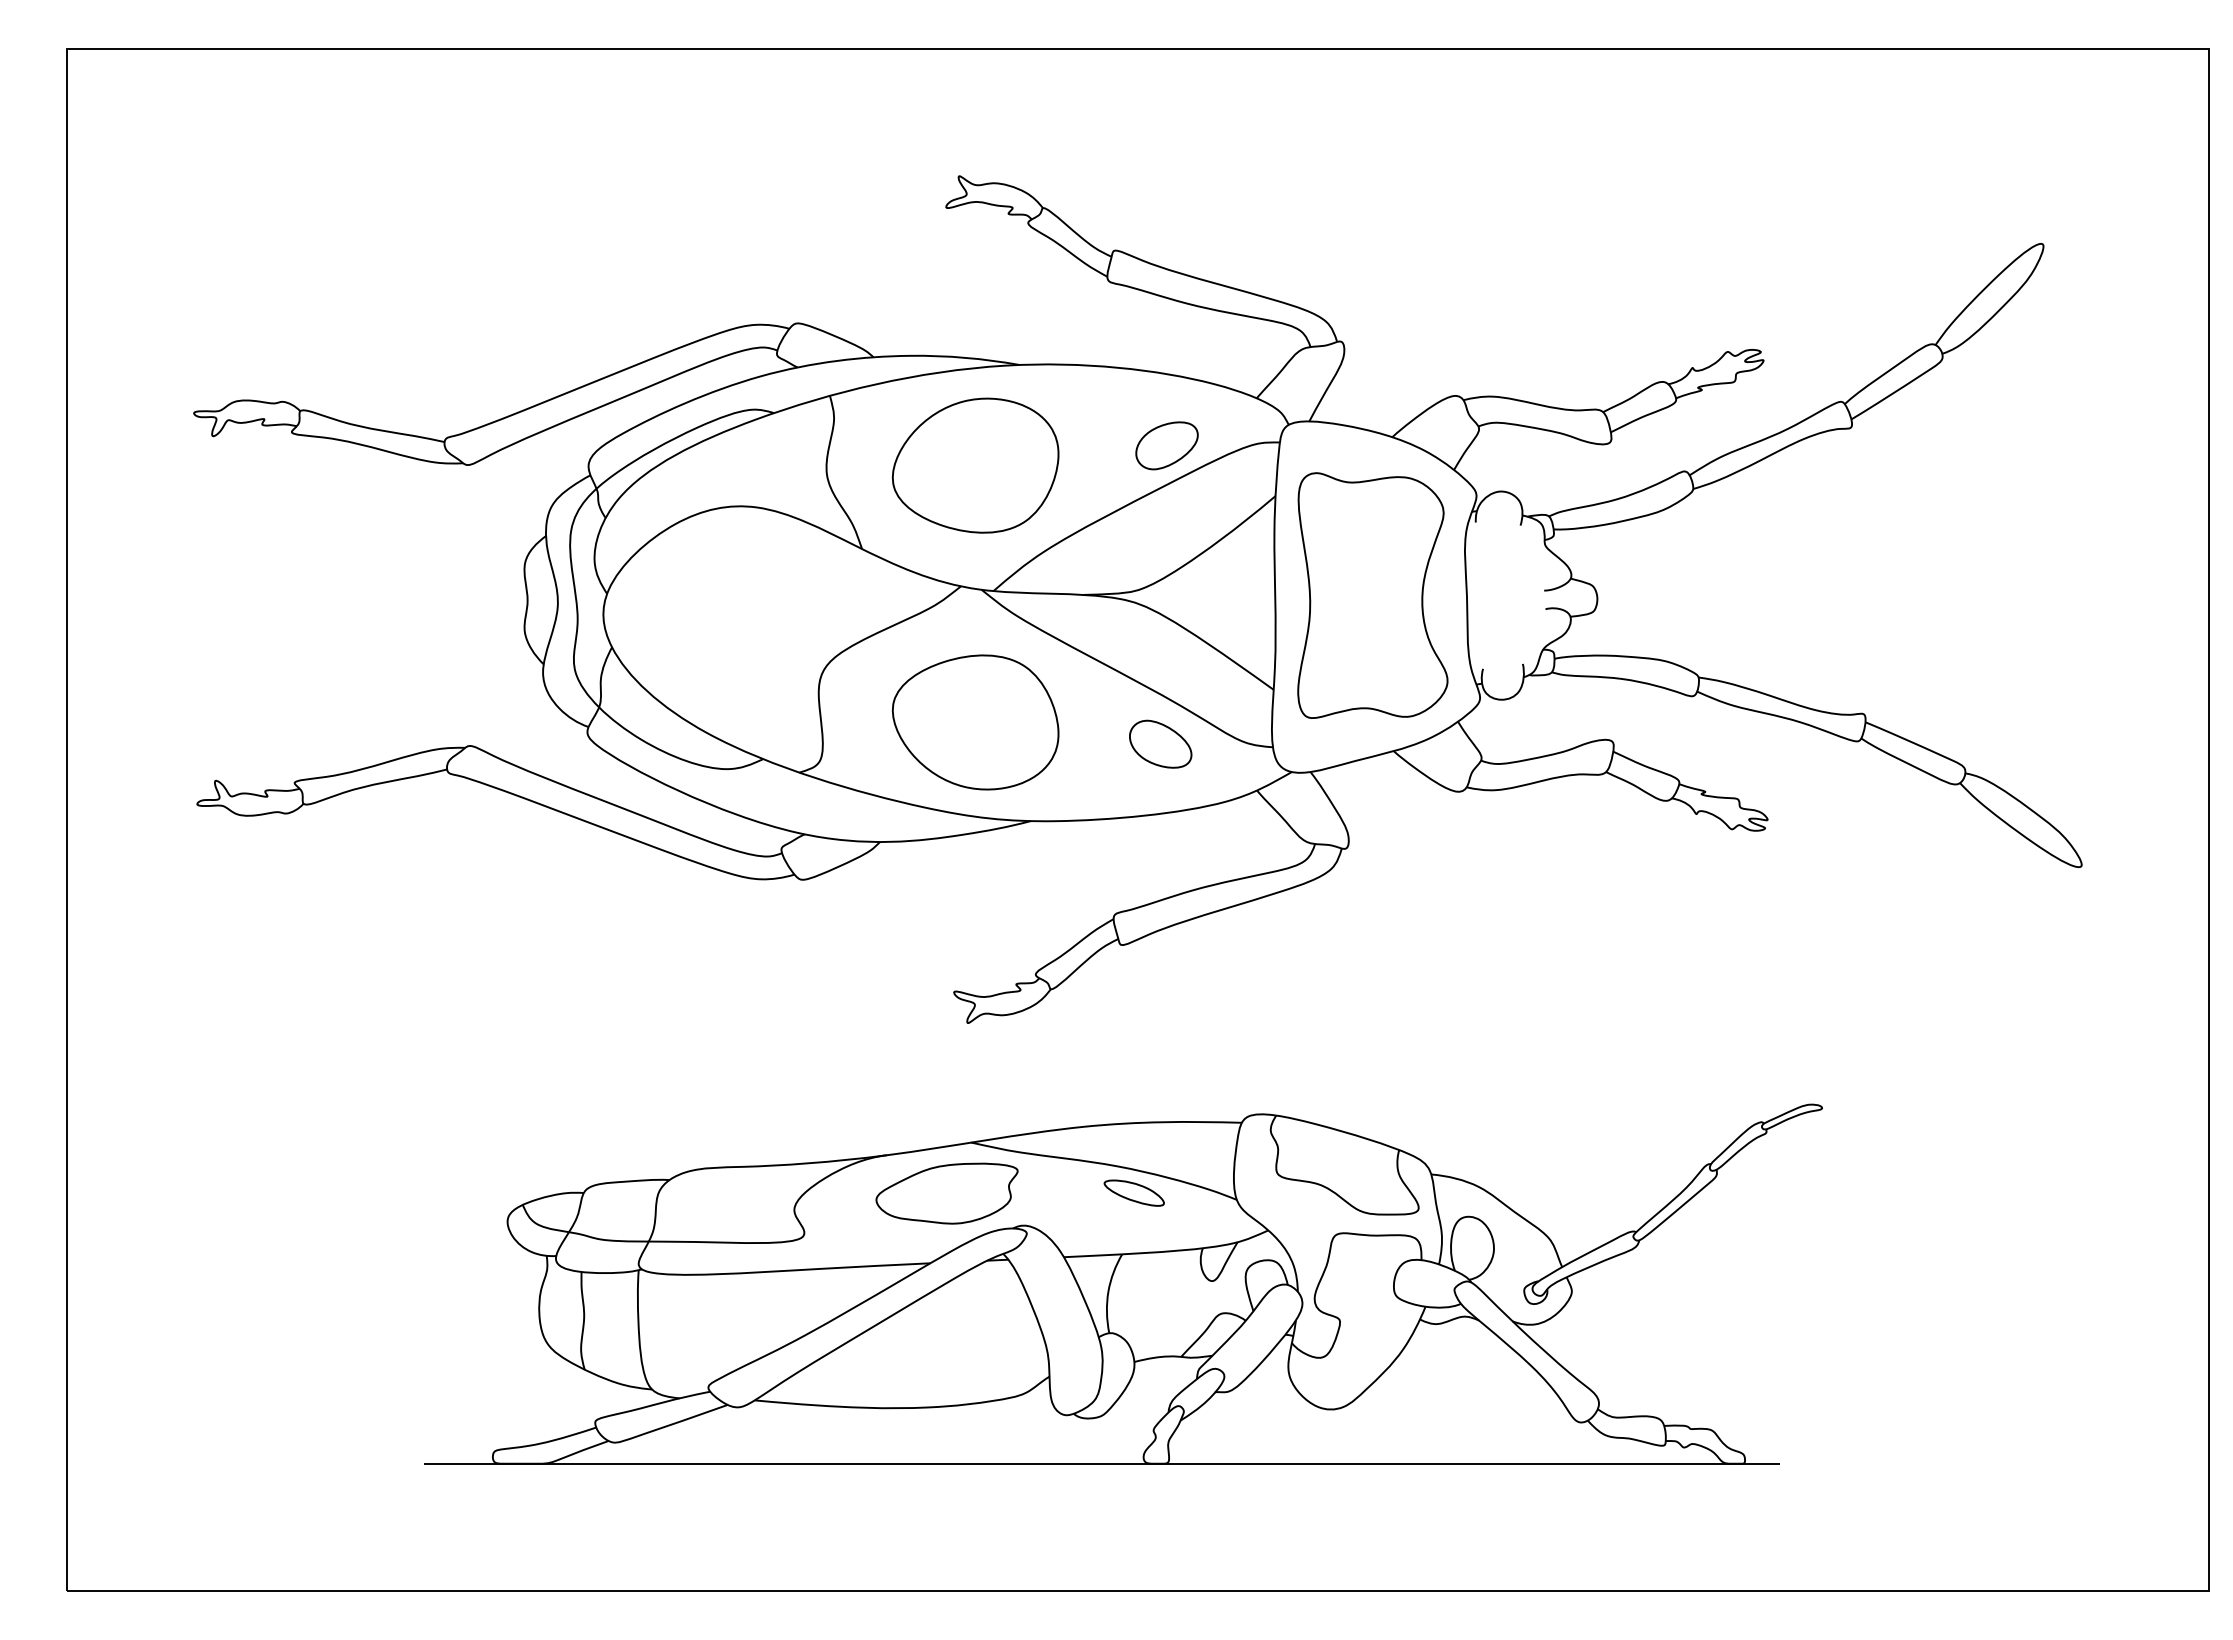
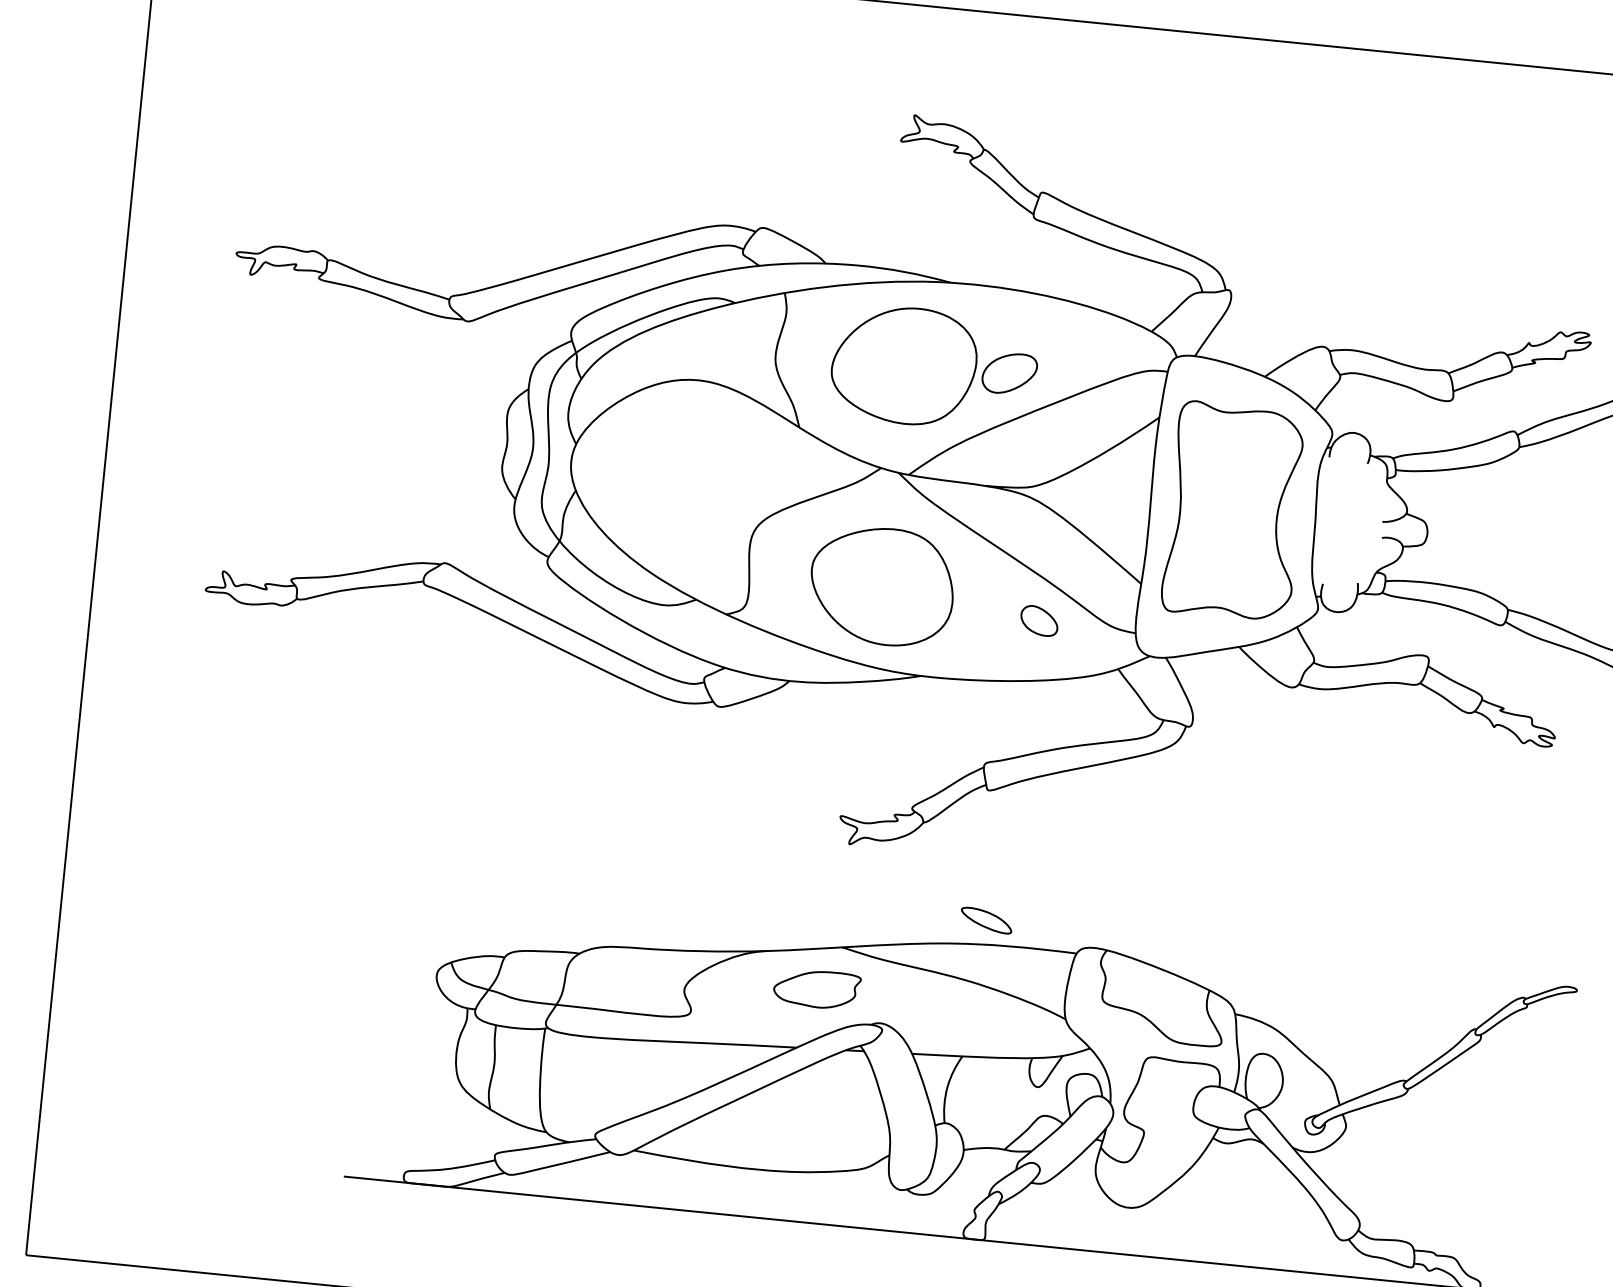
part: (1166, 445) -> (1009, 373), moved
part: (1160, 743) -> (1039, 620), size x0.7
part: (1133, 1192) -> (985, 919), moved
part: (946, 1193) -> (816, 989), size x0.7

